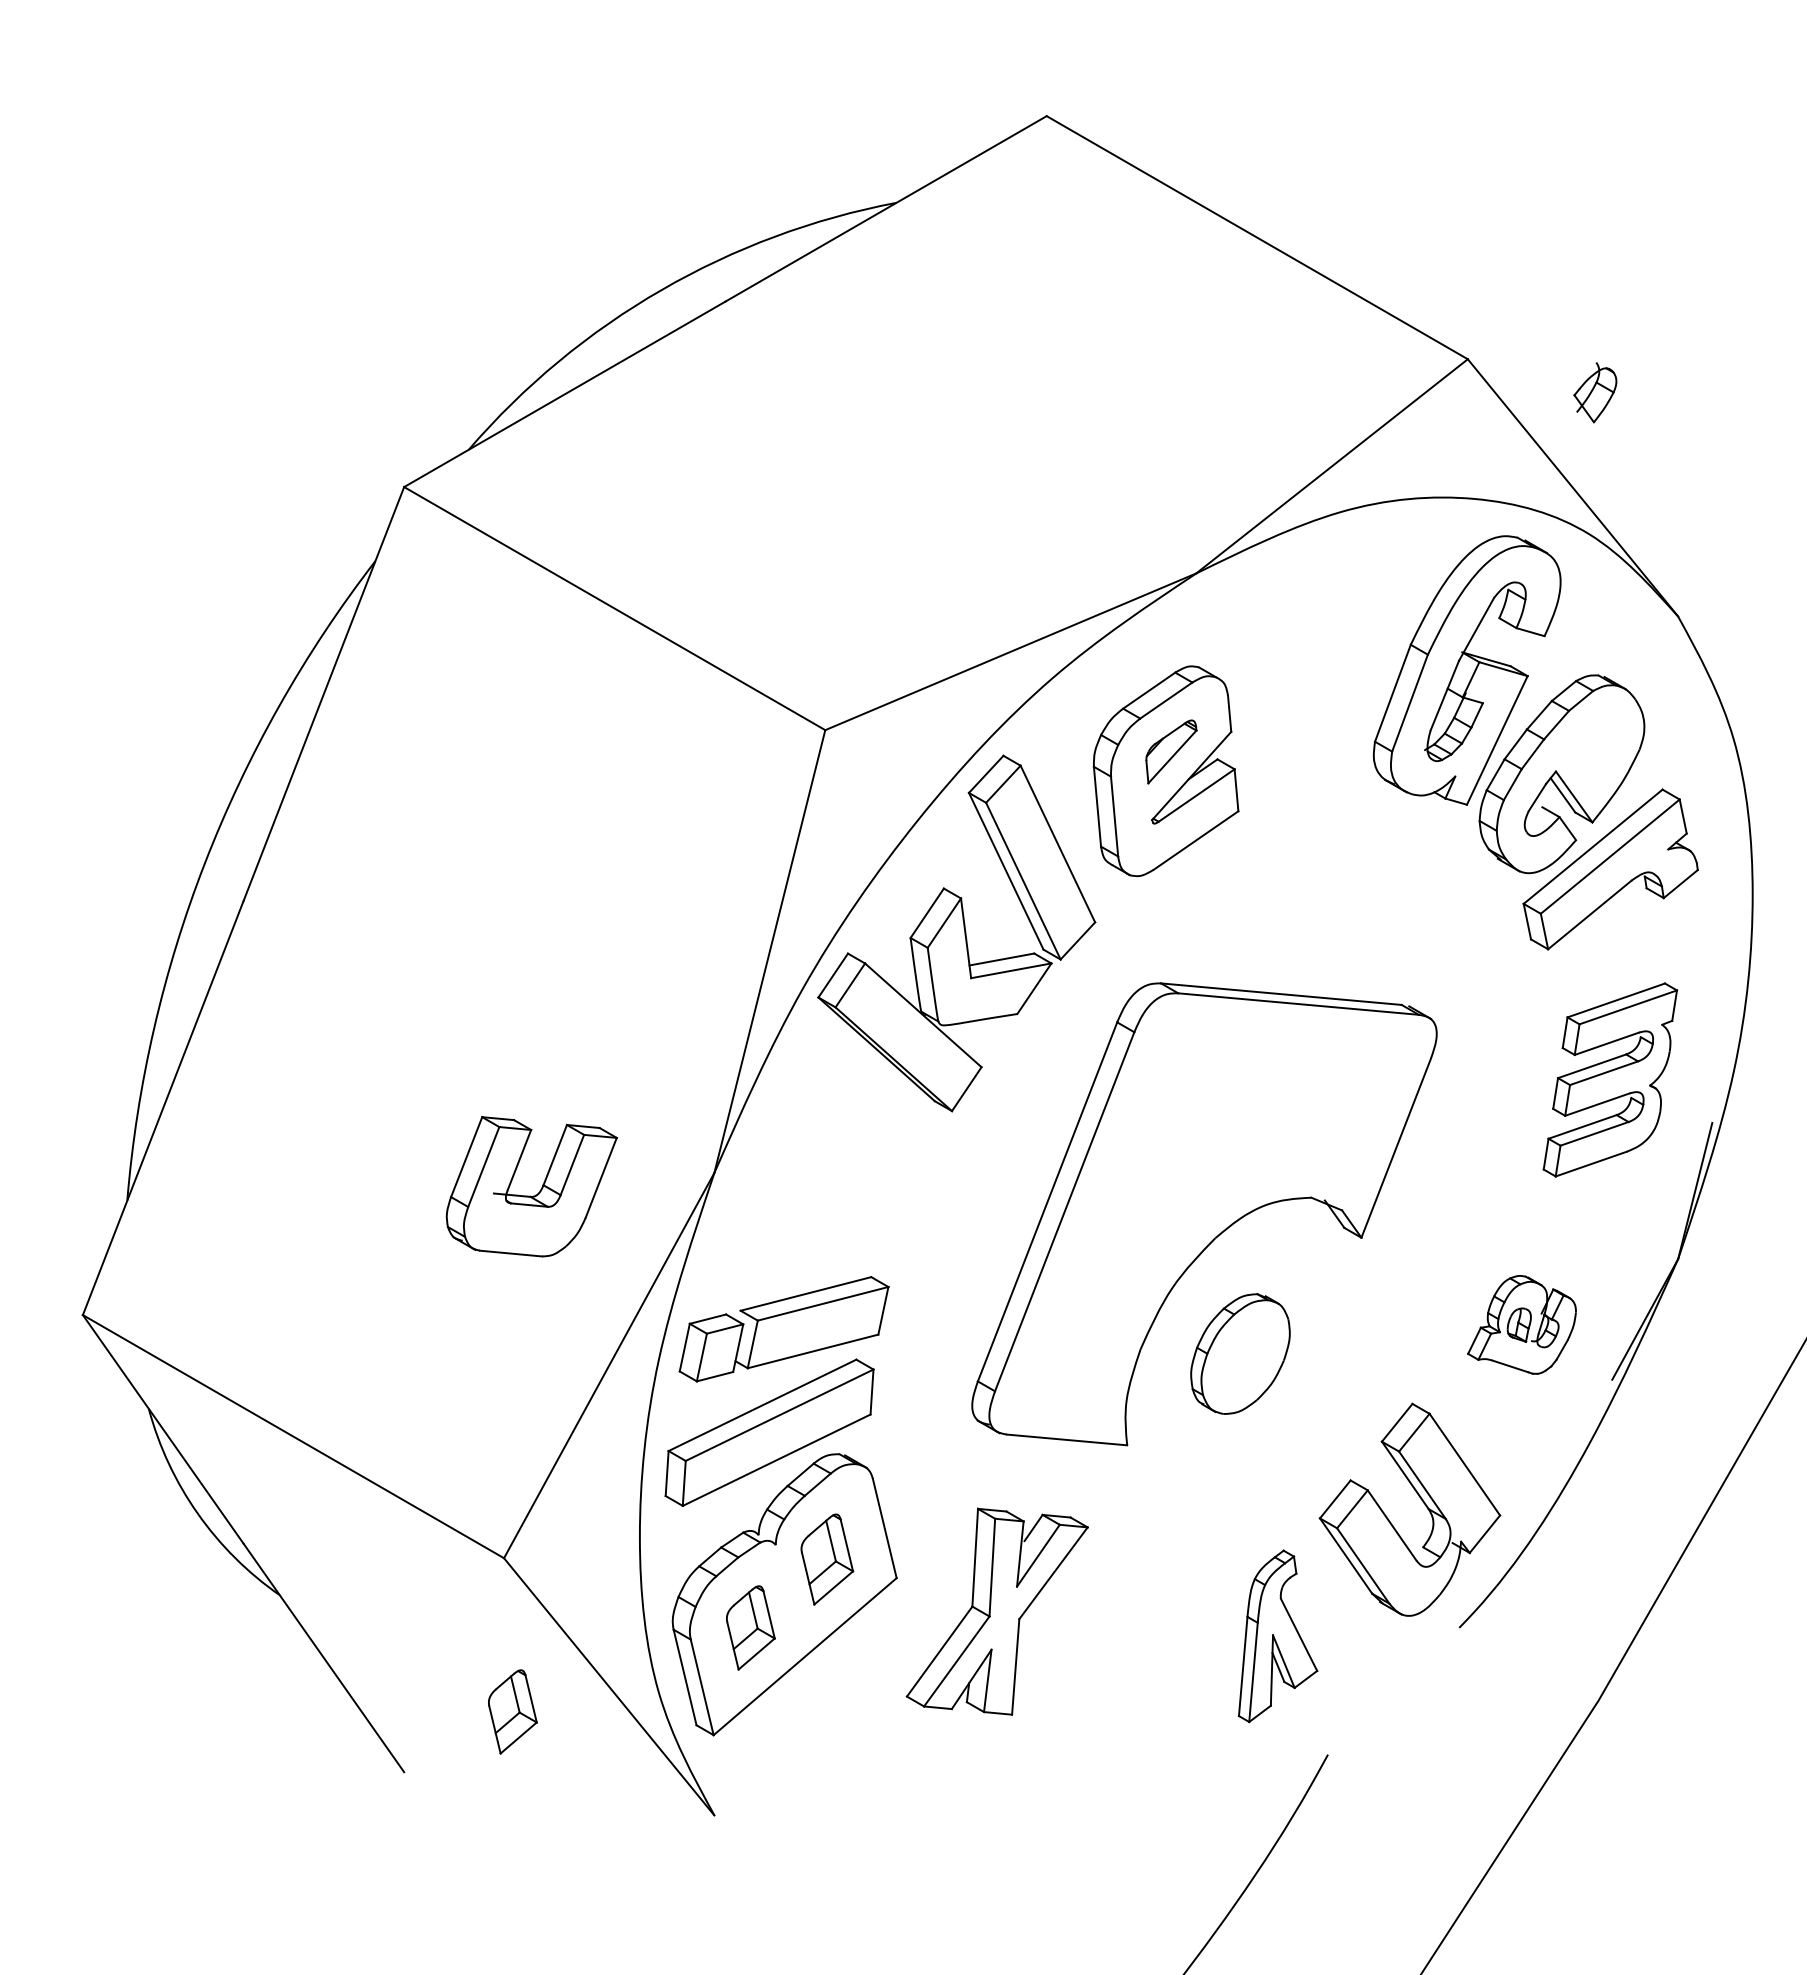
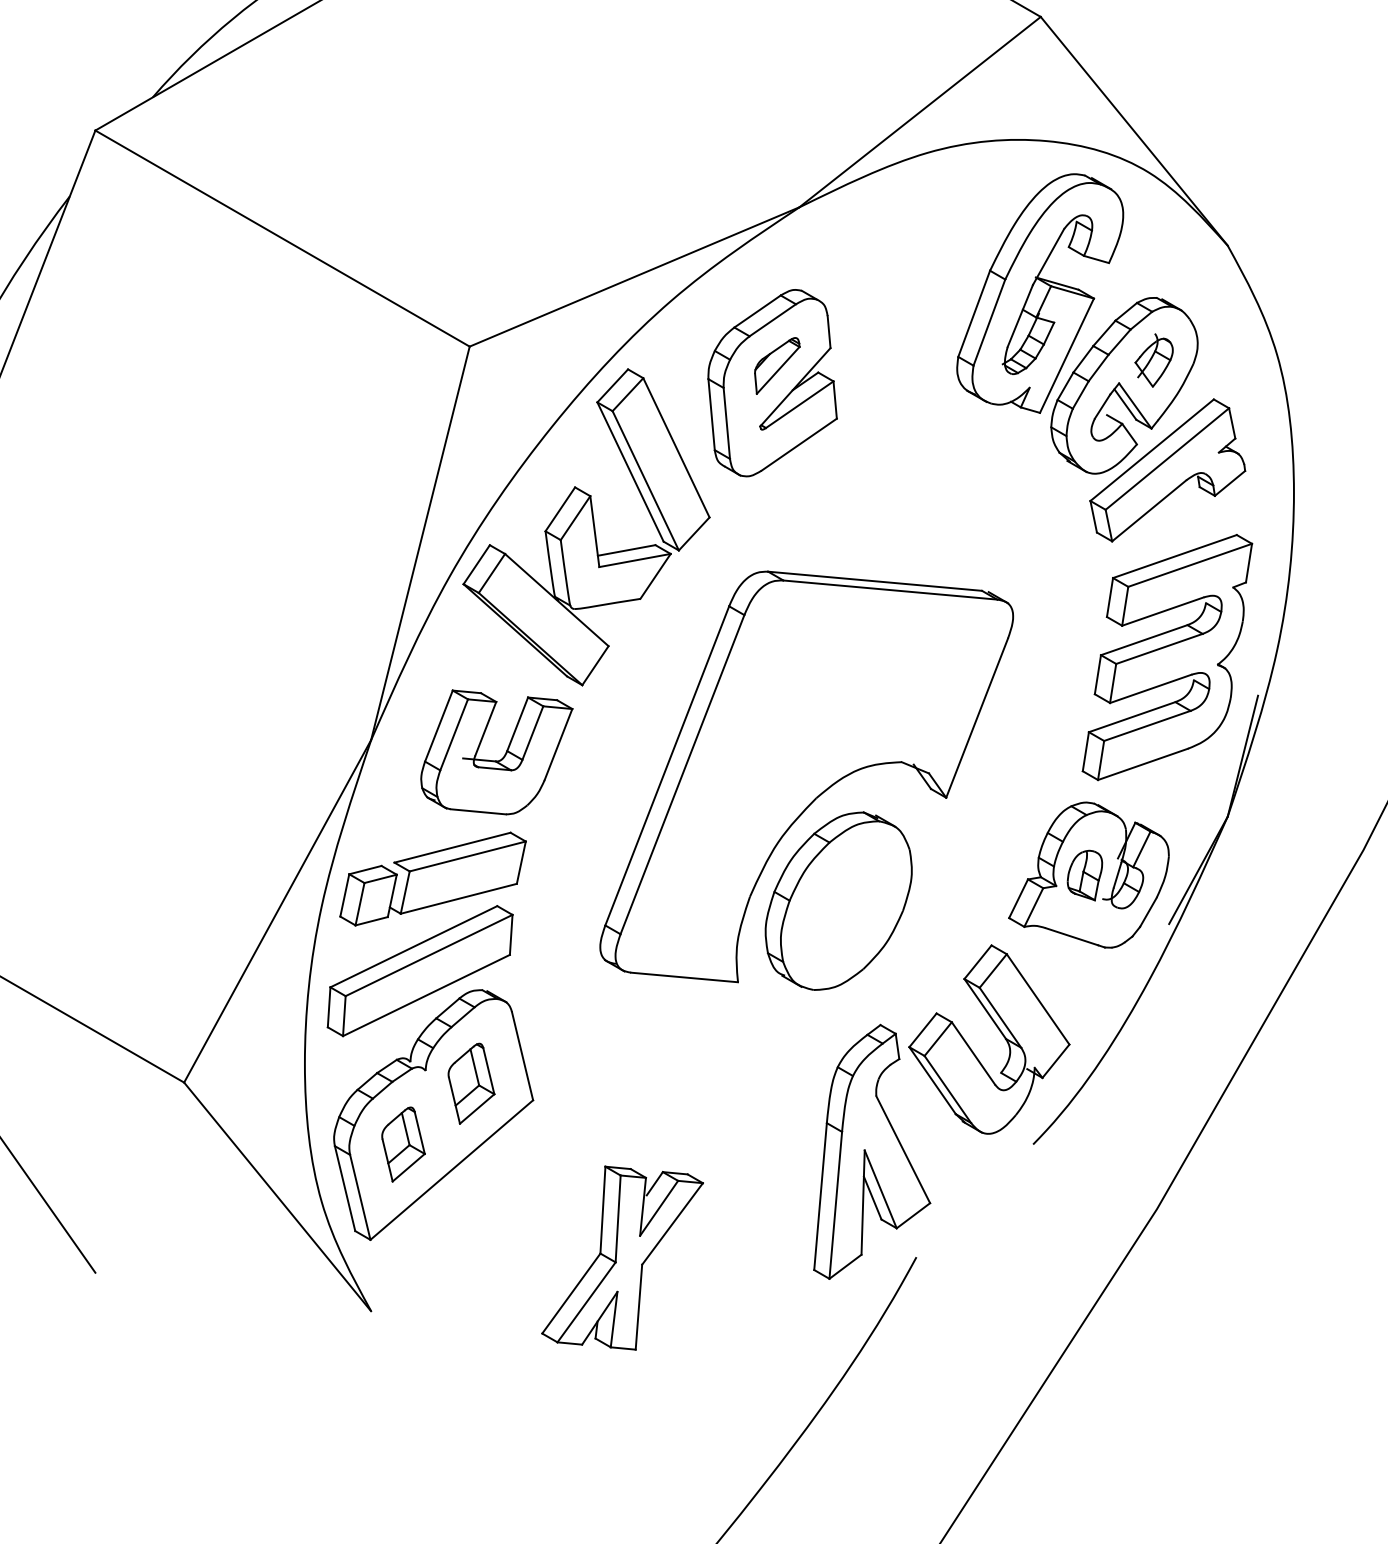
part: (1595, 392) -> (1154, 360), moved
part: (1610, 1079) -> (1167, 657), size x1.43
part: (539, 1190) -> (503, 755), moved
part: (1521, 1324) -> (1088, 874), size x1.67
part: (1240, 1353) -> (838, 900), size x1.67
part: (996, 1611) -> (621, 1257), moved
part: (1277, 1636) -> (871, 1152), size x1.67
part: (512, 1711) -> (191, 1218), removed

